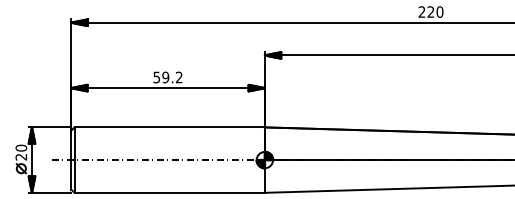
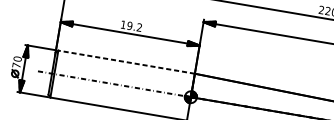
text: (156, 77) -> (123, 24), 59.2 -> 19.2
line: (169, 127) -> (126, 62), solid -> dashed
text: (21, 157) -> (16, 65), 20 -> 70

